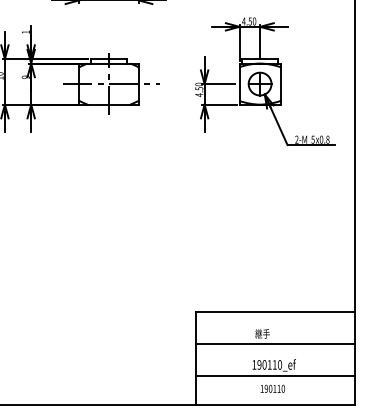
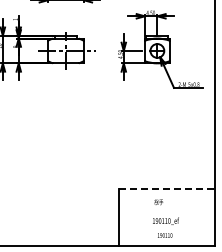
line: (276, 312) -> (167, 189), solid -> dashed
line: (275, 344) -> (166, 208), removed
line: (275, 375) -> (166, 227), removed

